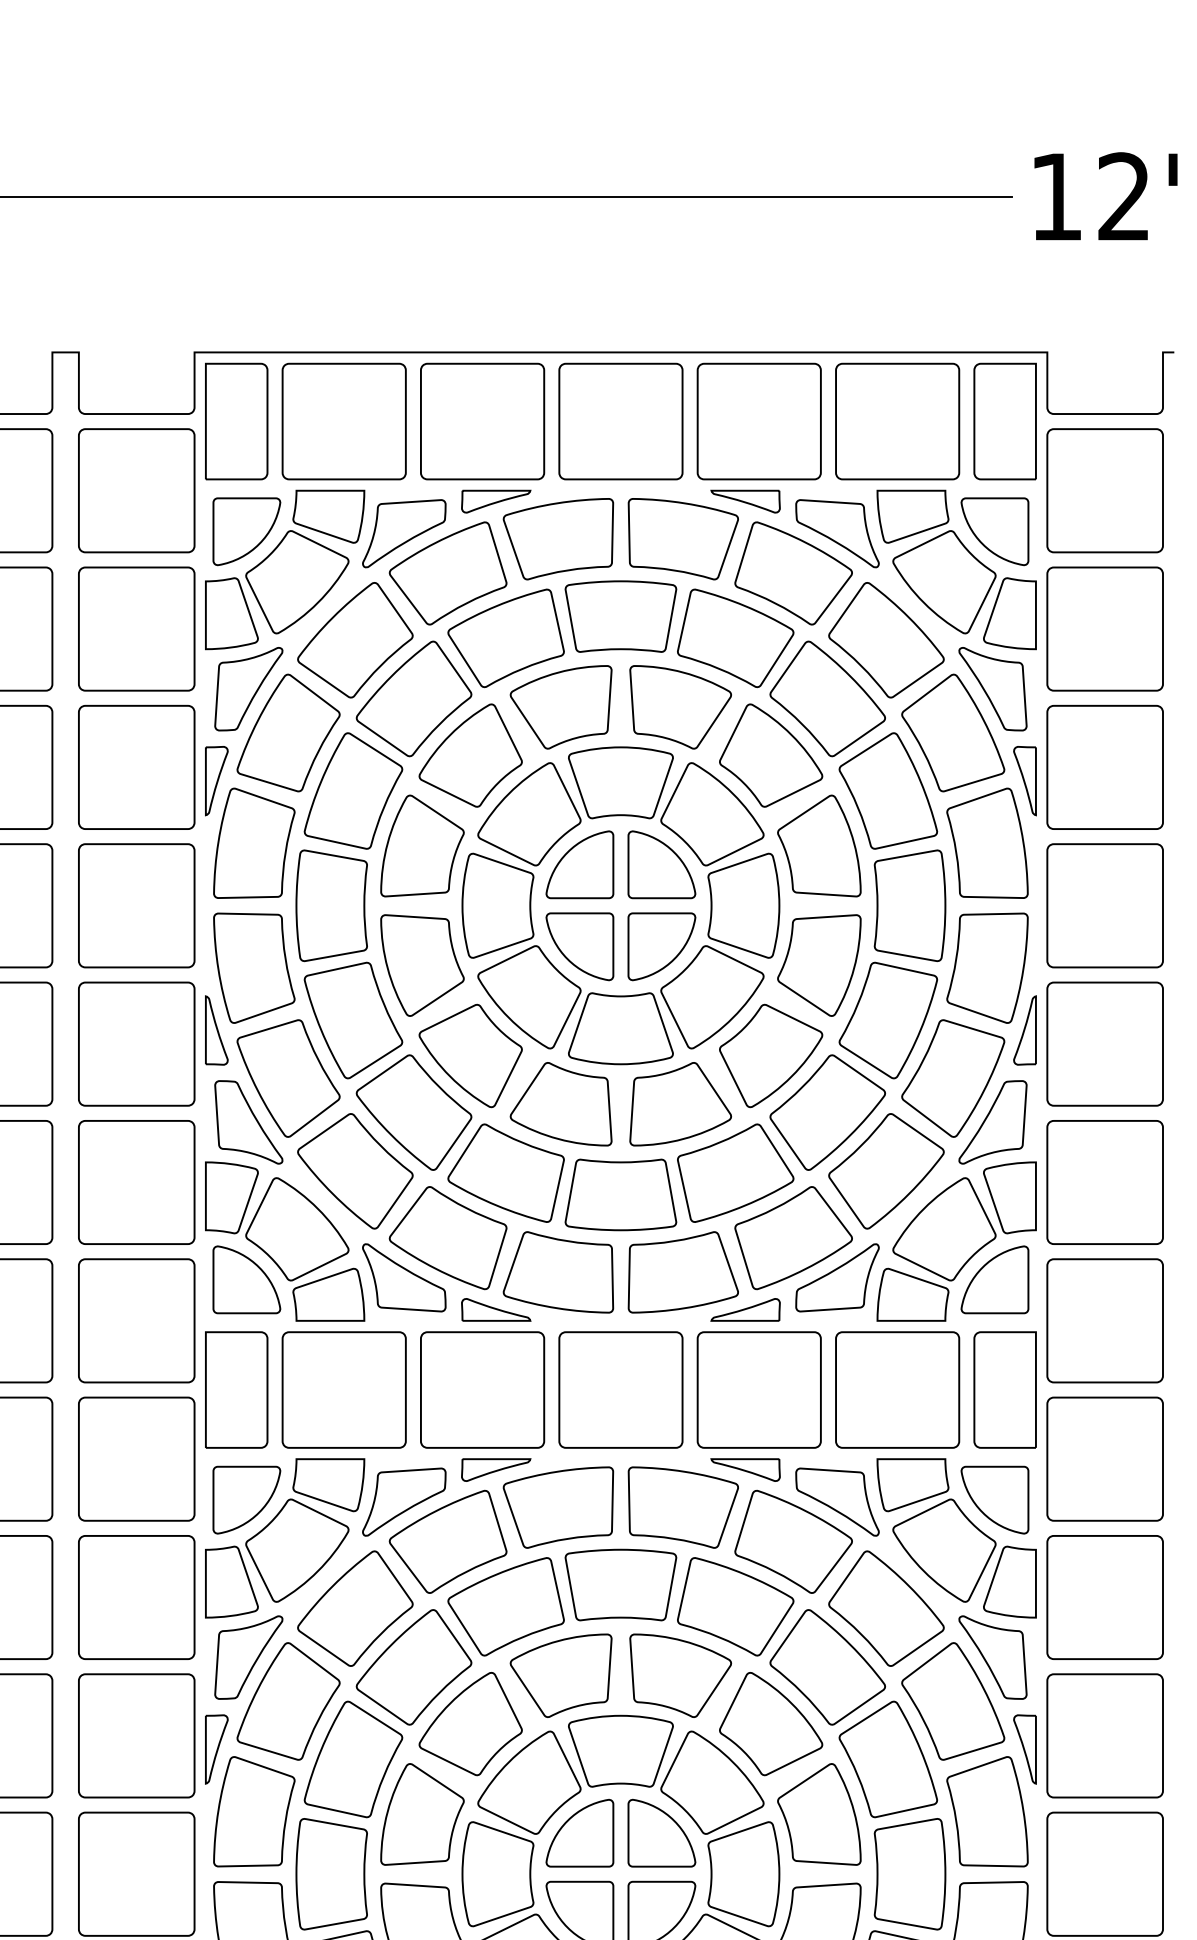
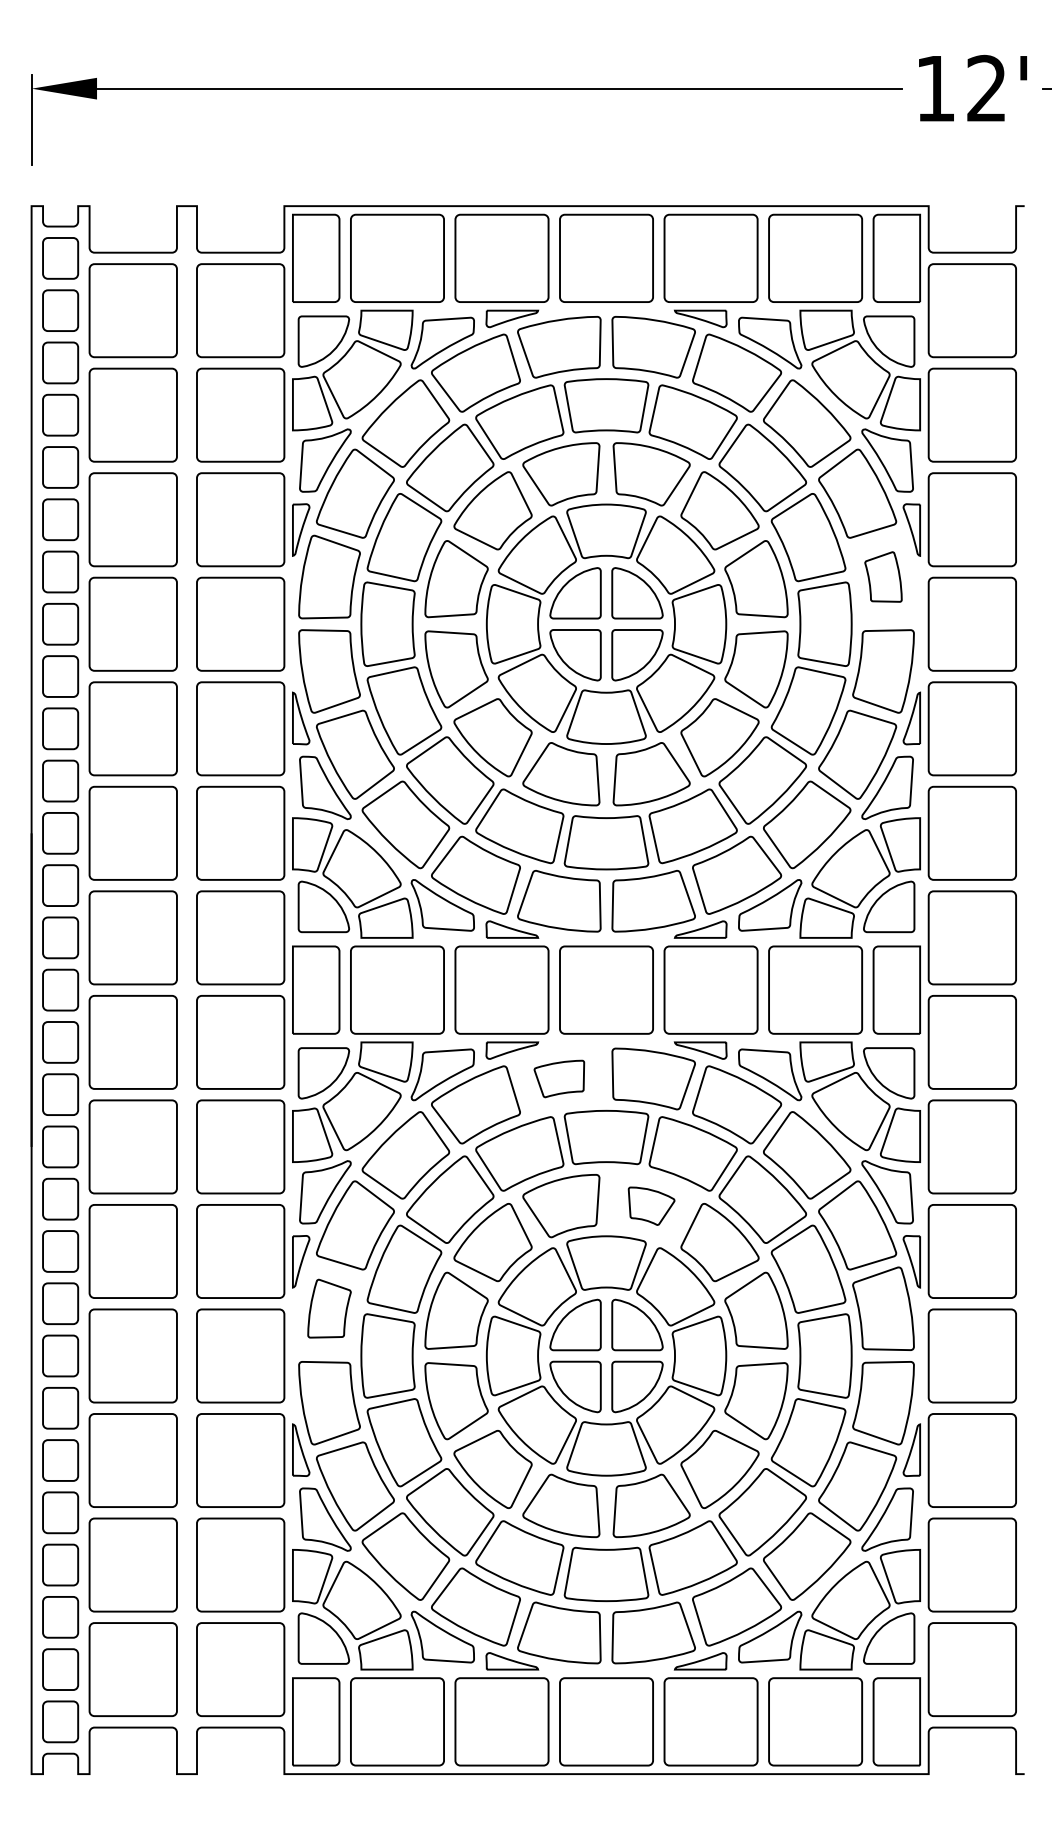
part: (987, 842) -> (883, 576), size x0.6
part: (558, 1506) -> (559, 1078), size x0.6
part: (680, 1676) -> (651, 1206), size x0.6
part: (254, 1811) -> (329, 1308), size x0.7

